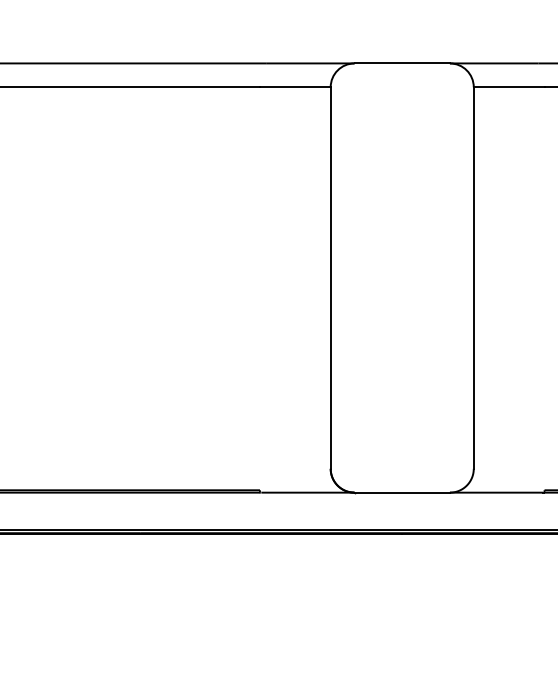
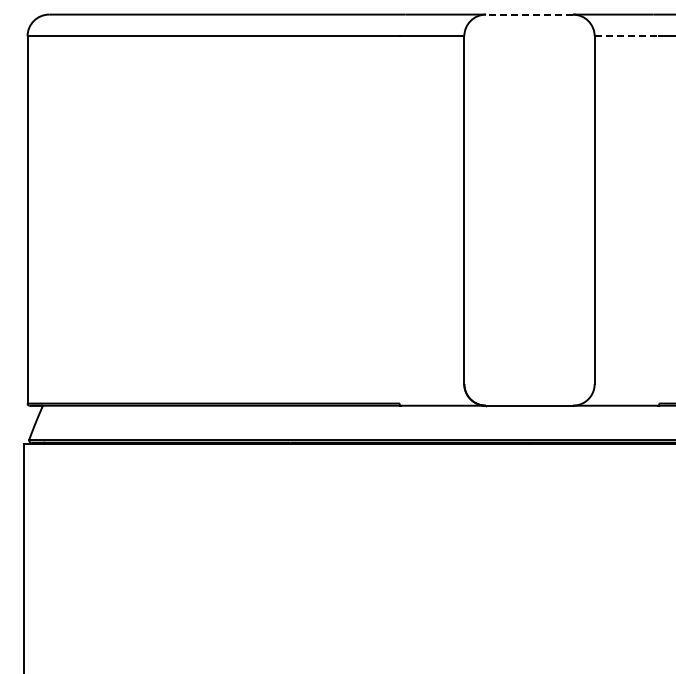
line: (402, 63) -> (529, 14), solid -> dashed
line: (509, 87) -> (627, 36), solid -> dashed

